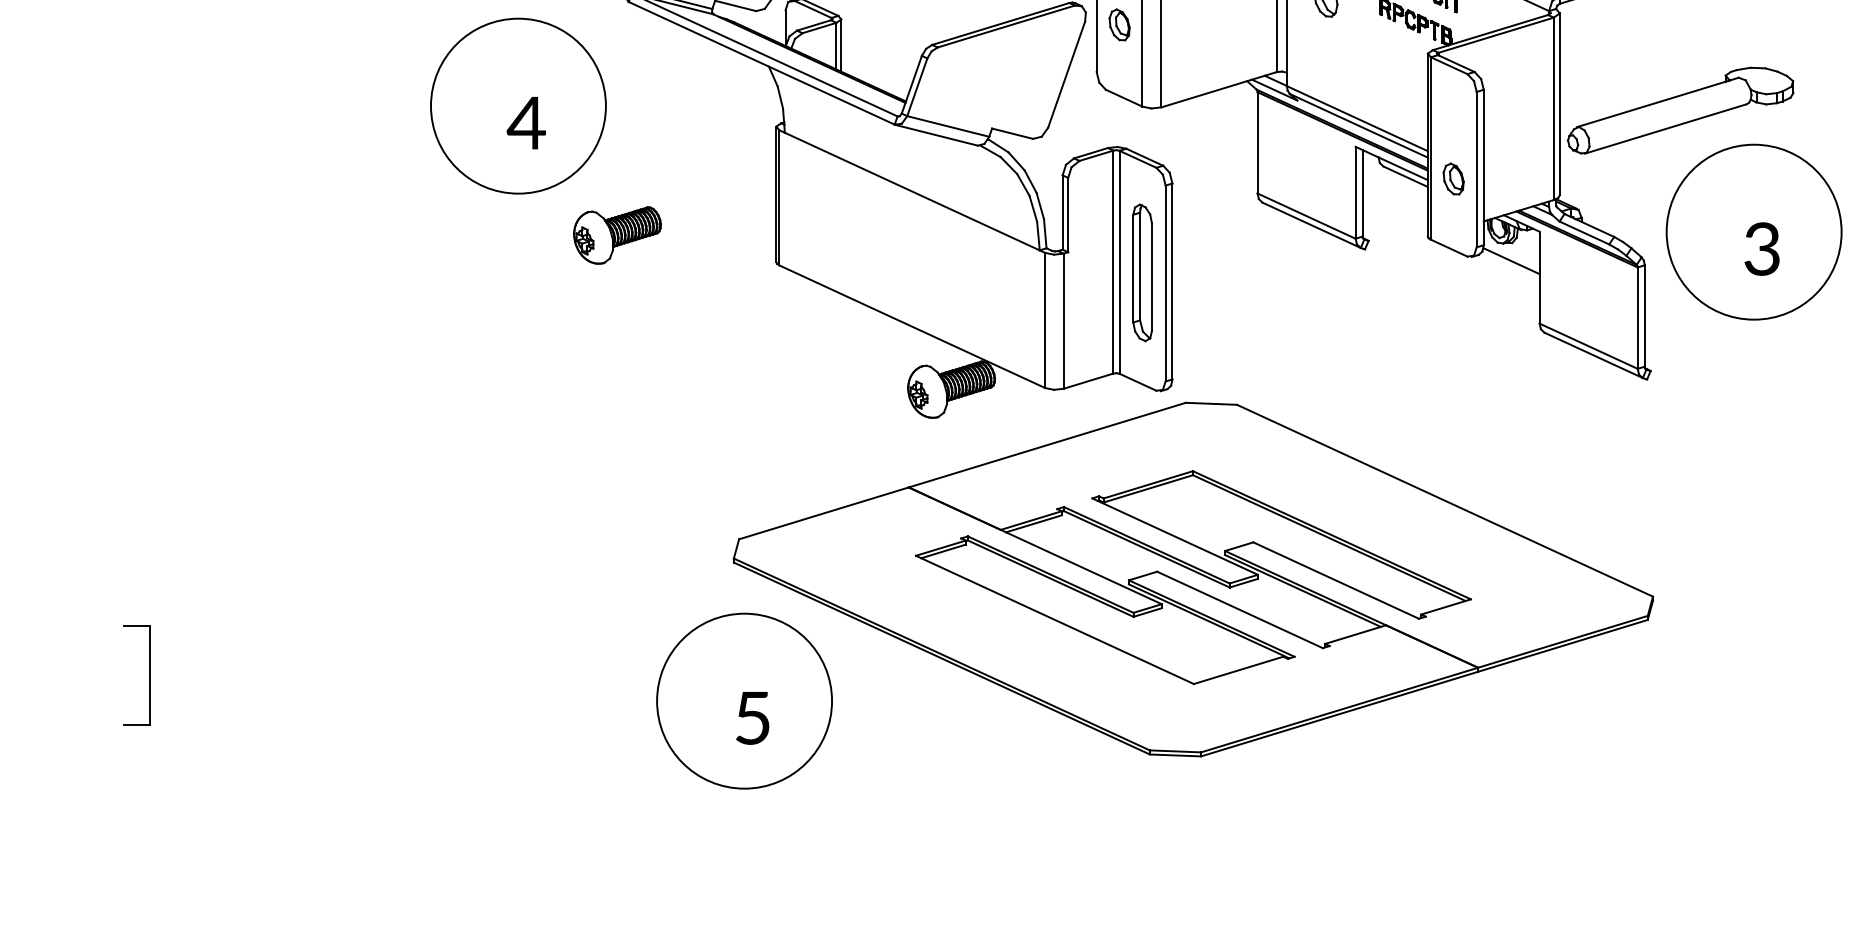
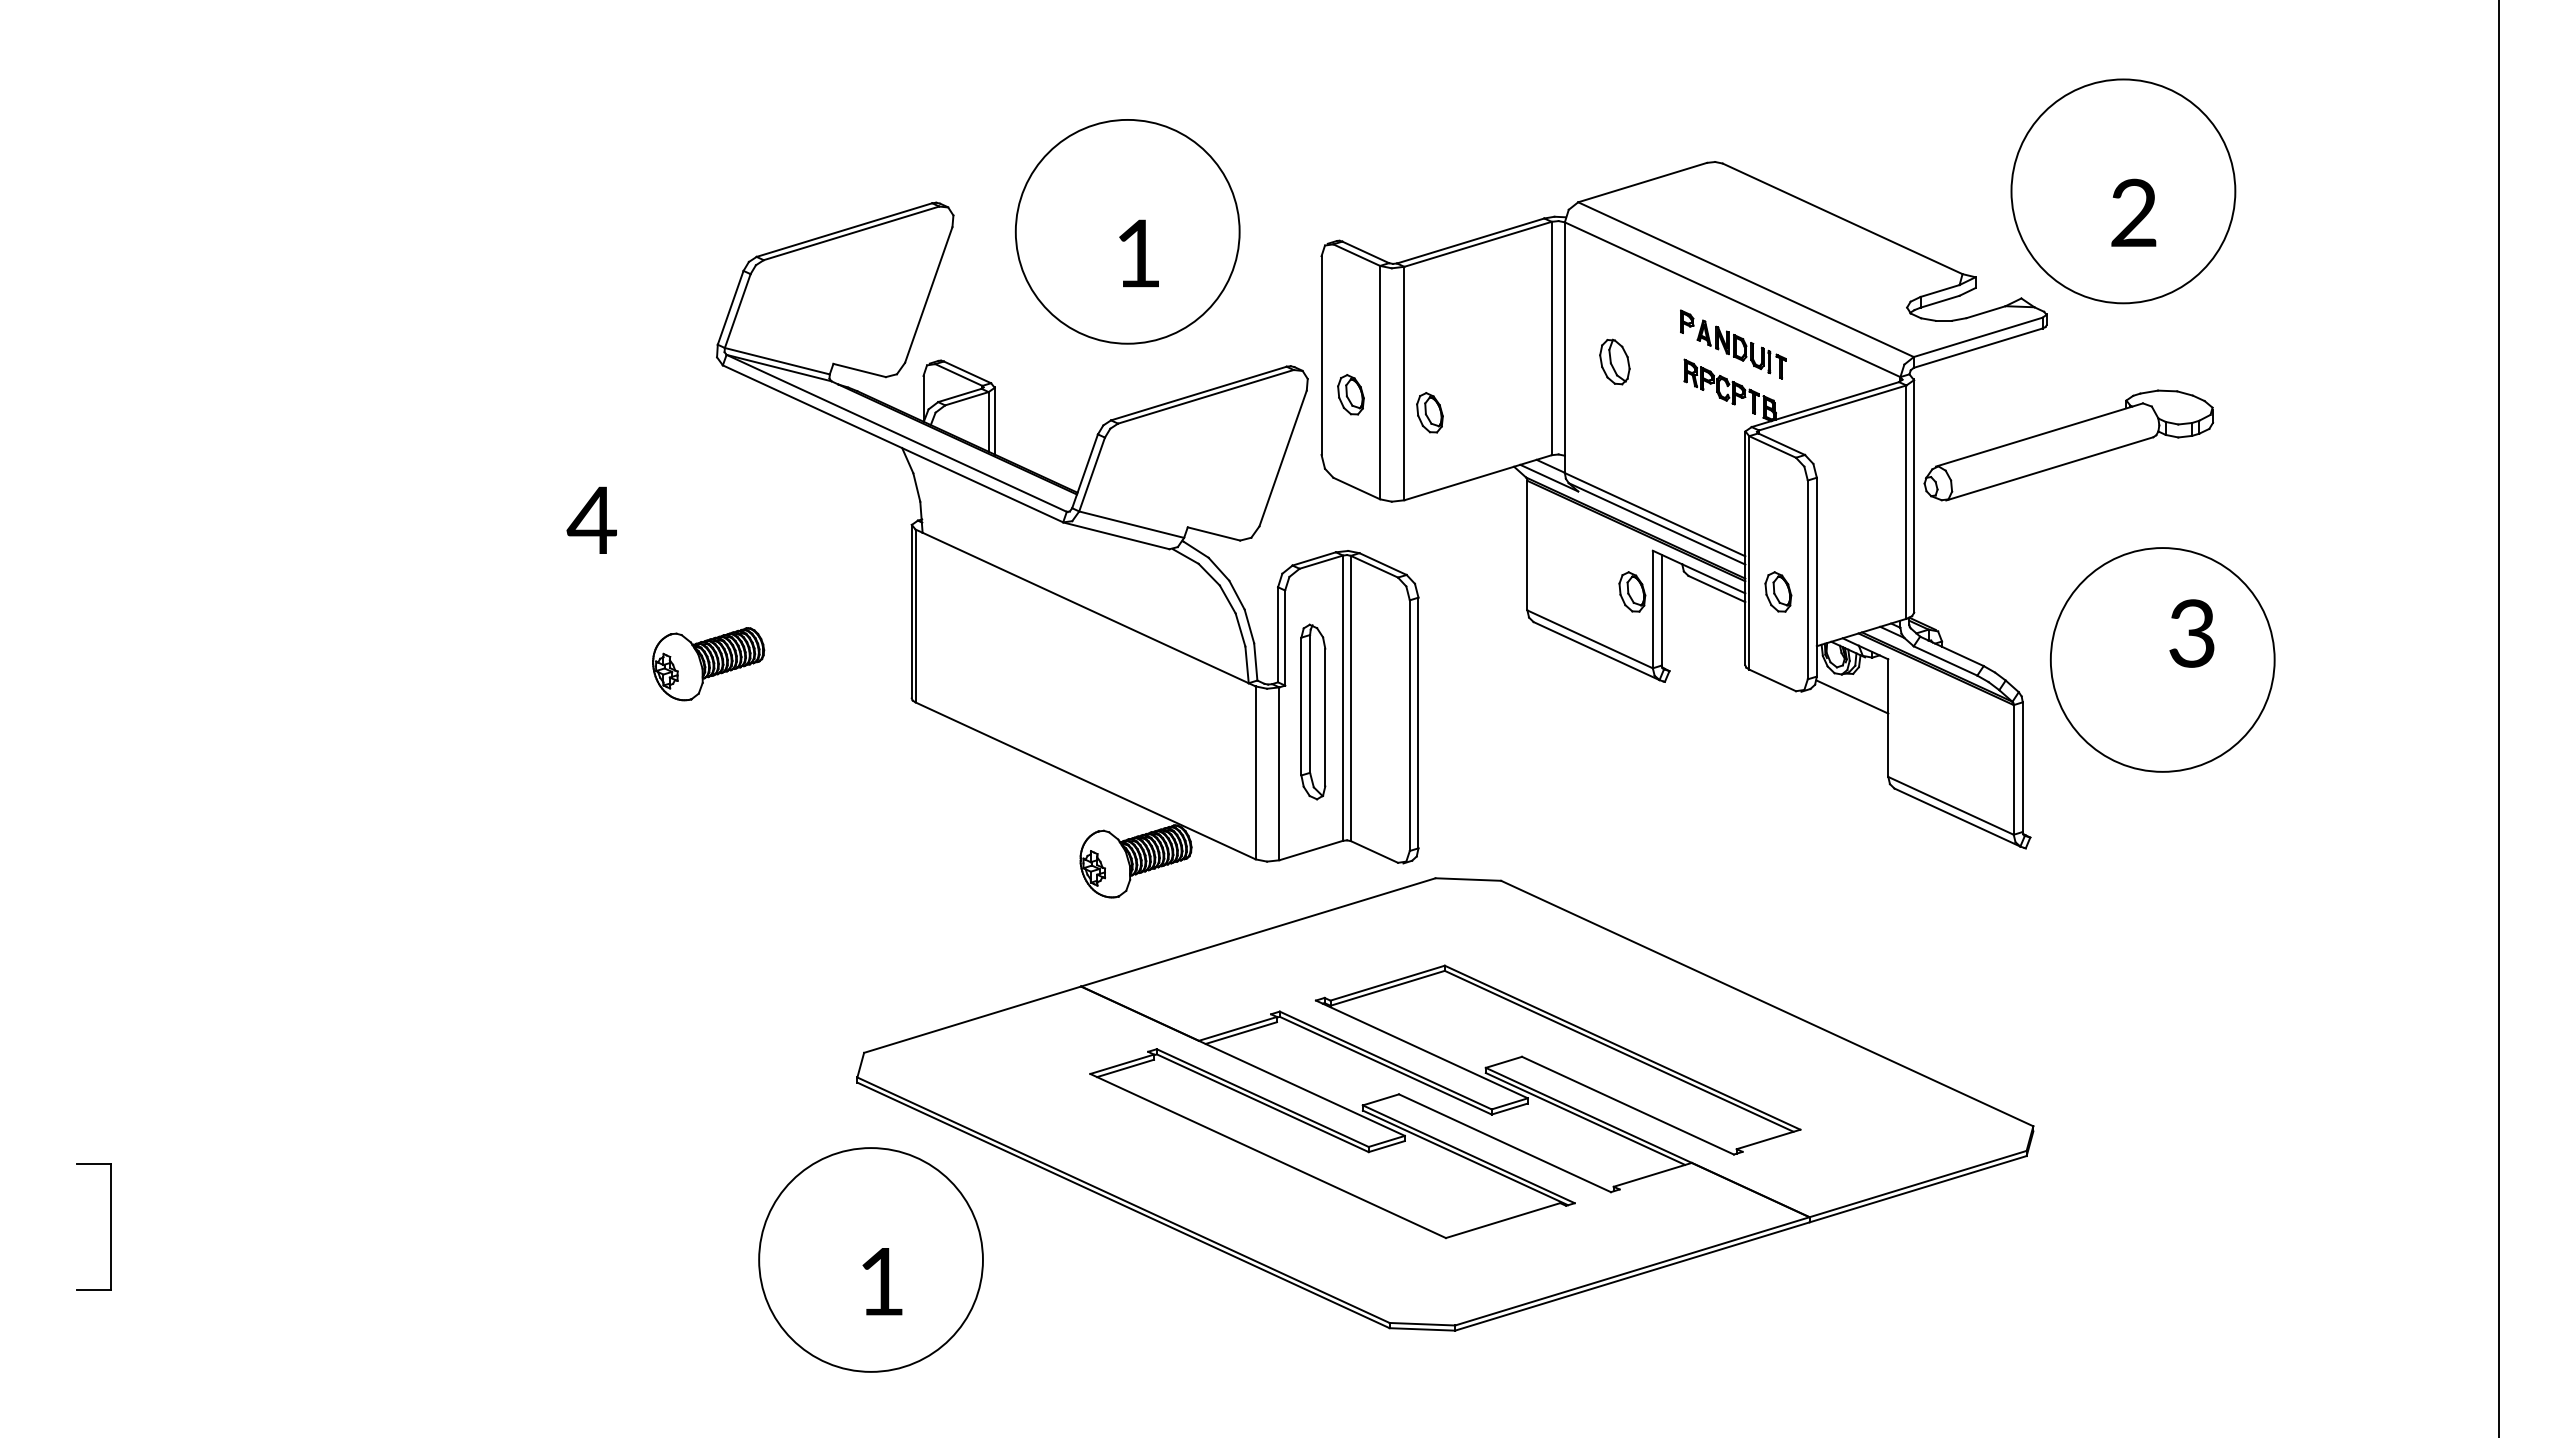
part: (1181, 38) -> (1429, 412), added
circle: (518, 106) -> (581, 498), removed
part: (1680, 110) -> (2068, 445), moved
part: (1339, 178) -> (1632, 591), added
text: (1761, 249) -> (2191, 633), moved
part: (1142, 272) -> (1313, 711), moved
text: (752, 717) -> (881, 1281), 5 -> 1

